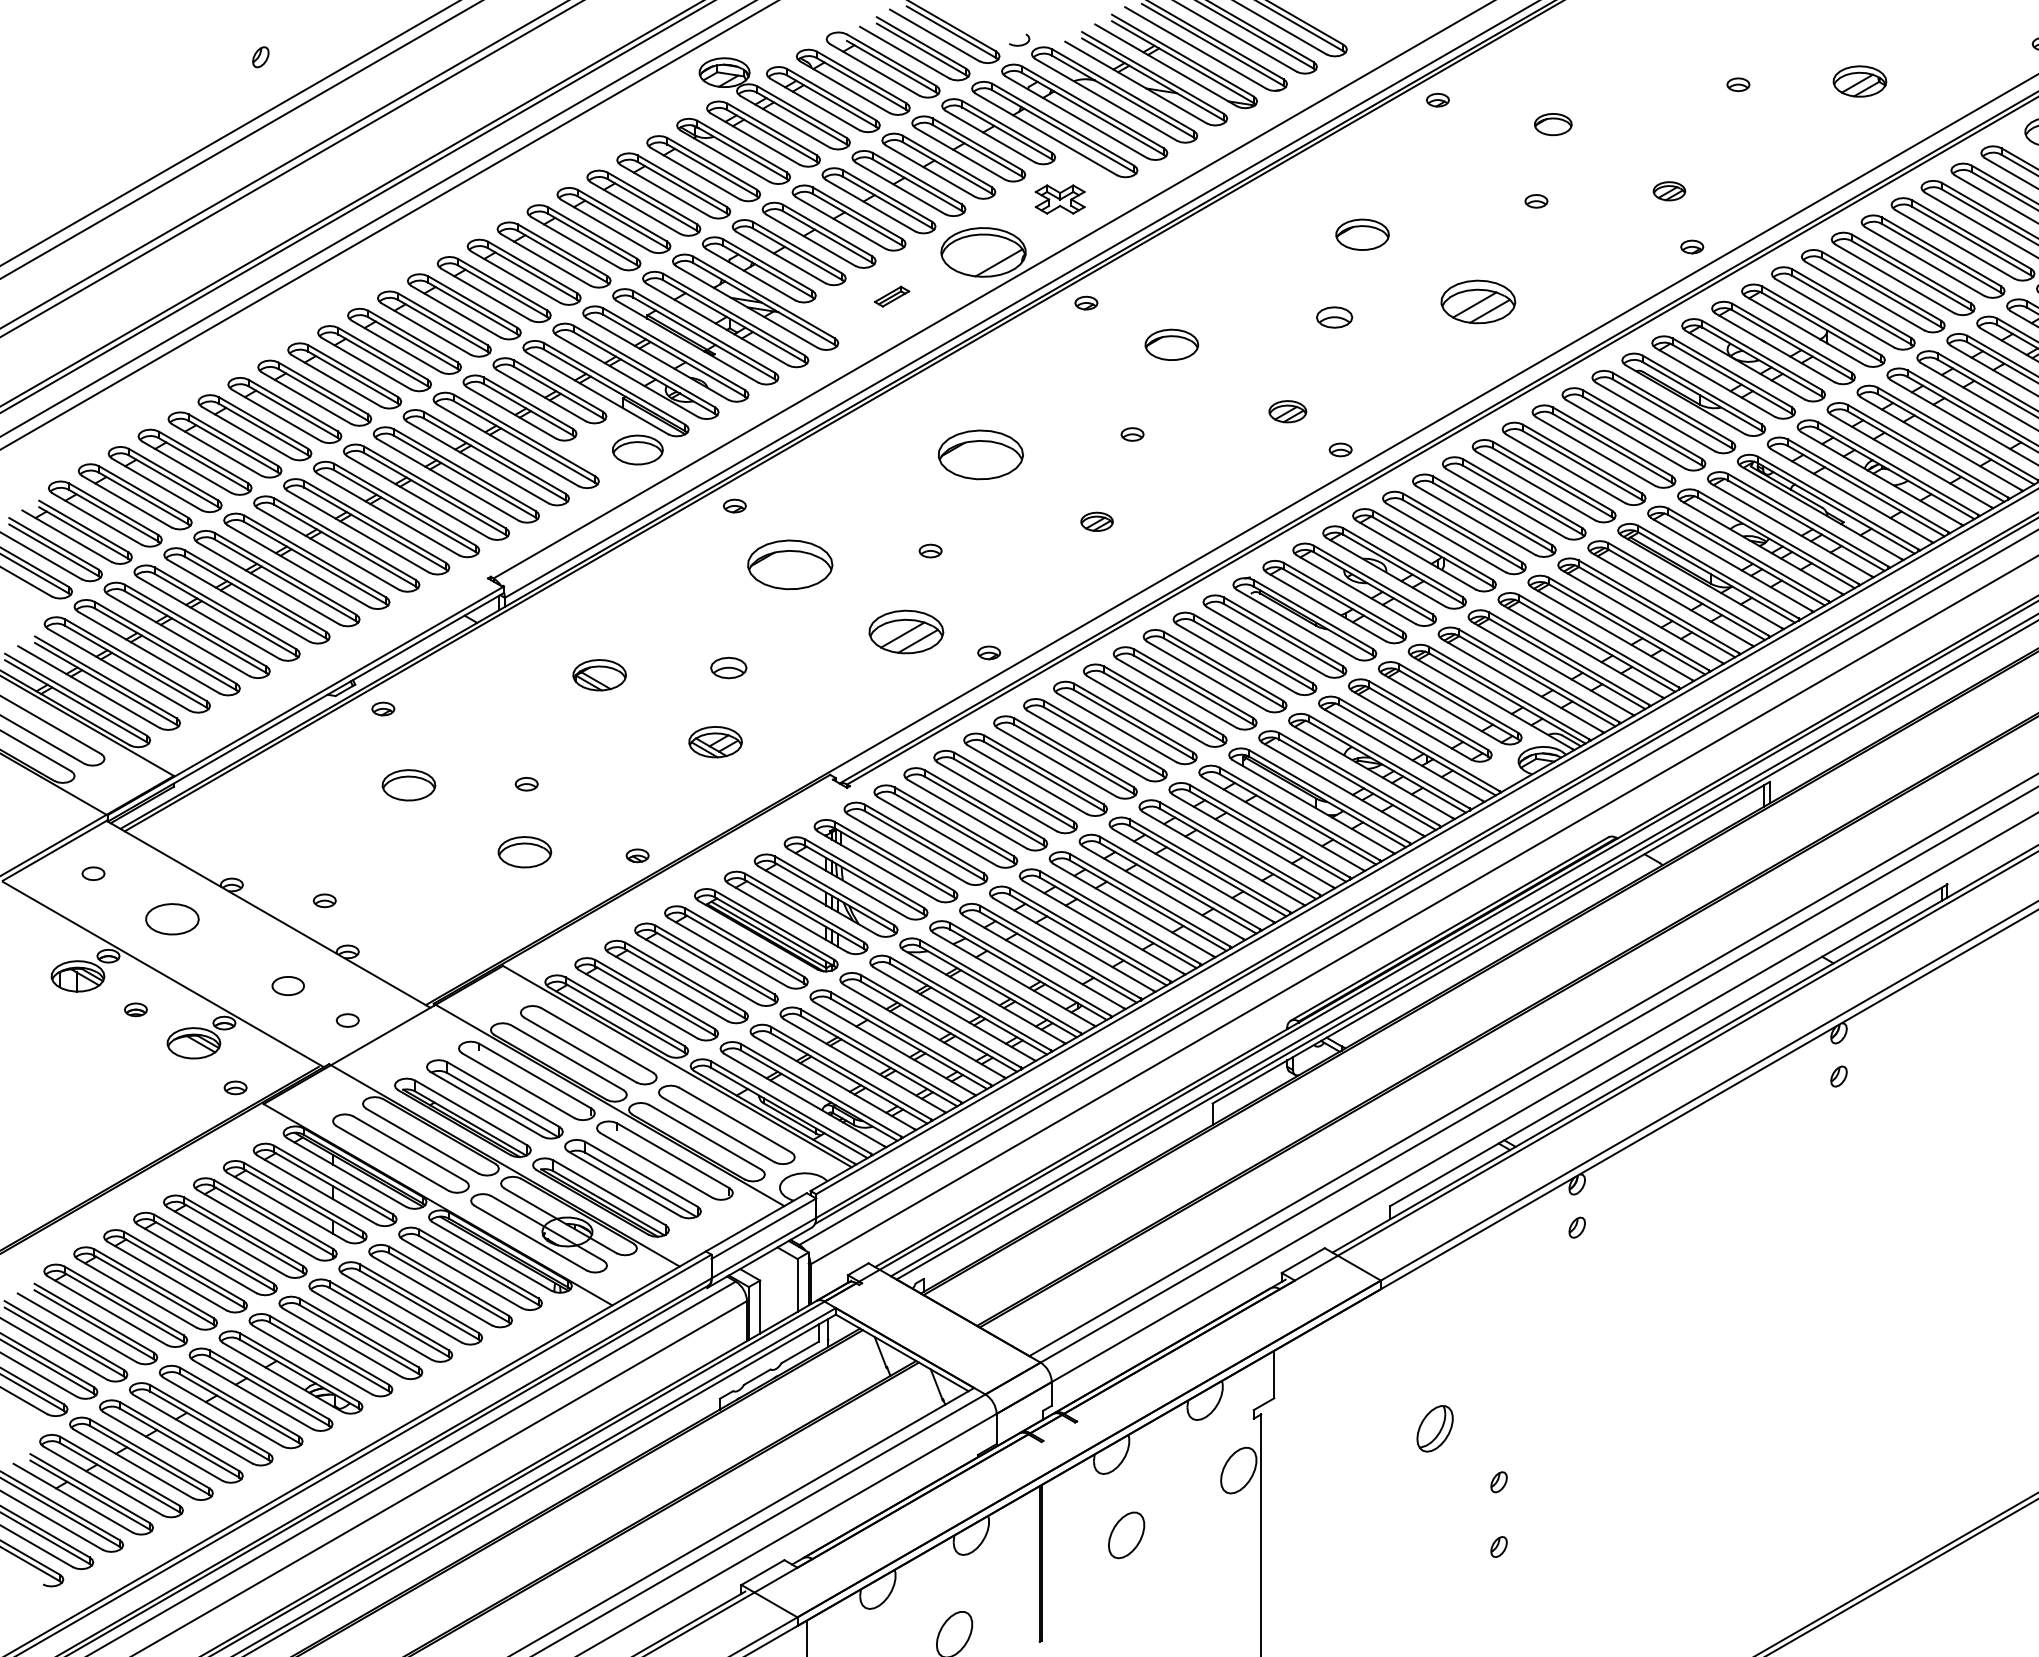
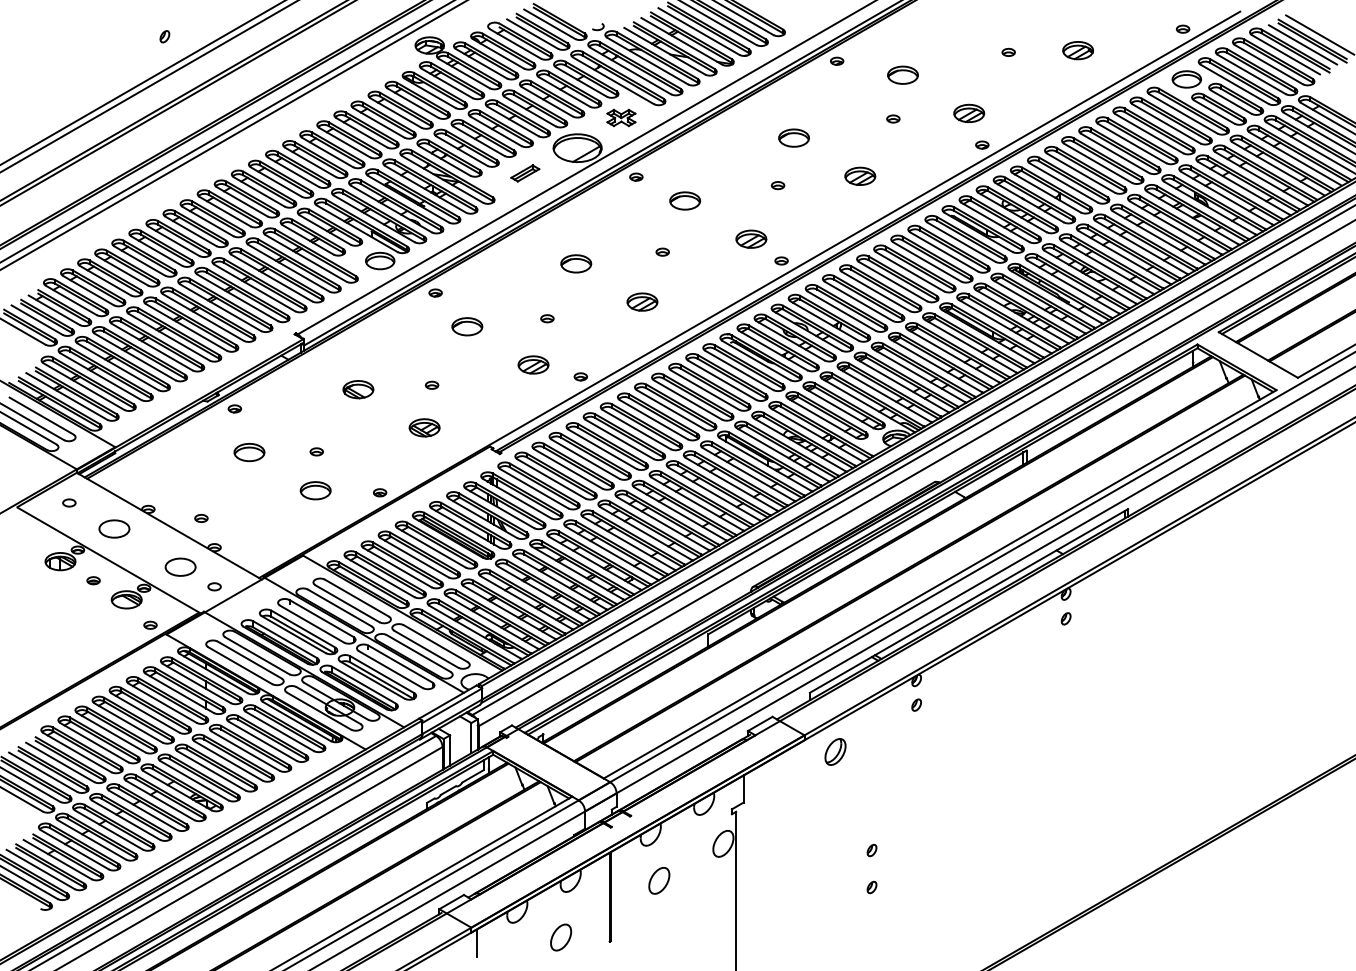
part: (1552, 123) -> (902, 74), size x1.43
part: (1669, 189) -> (969, 112), size x1.67
part: (892, 296) -> (525, 173), size x1.43
part: (1478, 300) -> (860, 175), size x0.71
part: (1333, 317) -> (777, 185), size x0.62
part: (1287, 410) -> (751, 238), size x1.43
part: (981, 454) -> (576, 263), size x0.62
part: (1097, 520) -> (642, 301), size x1.67
part: (790, 564) -> (467, 326), size x0.62
part: (906, 631) -> (533, 364), size x0.71
part: (727, 666) -> (431, 384), size x0.62
part: (288, 984) -> (180, 566), size x1.67
part: (1435, 1427) -> (835, 751), moved

